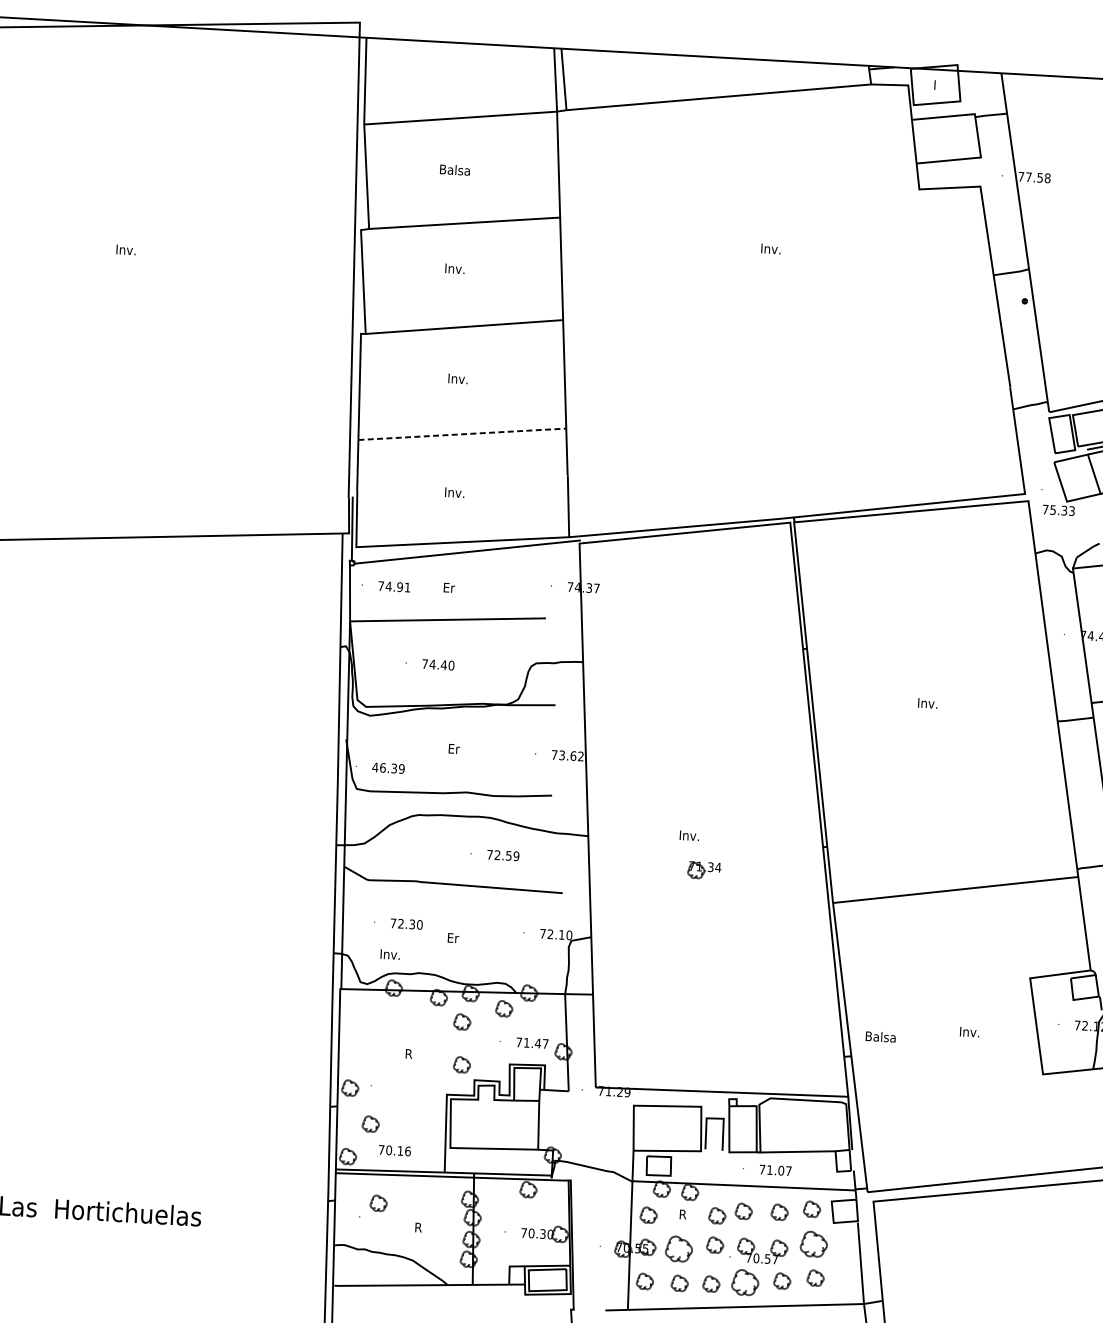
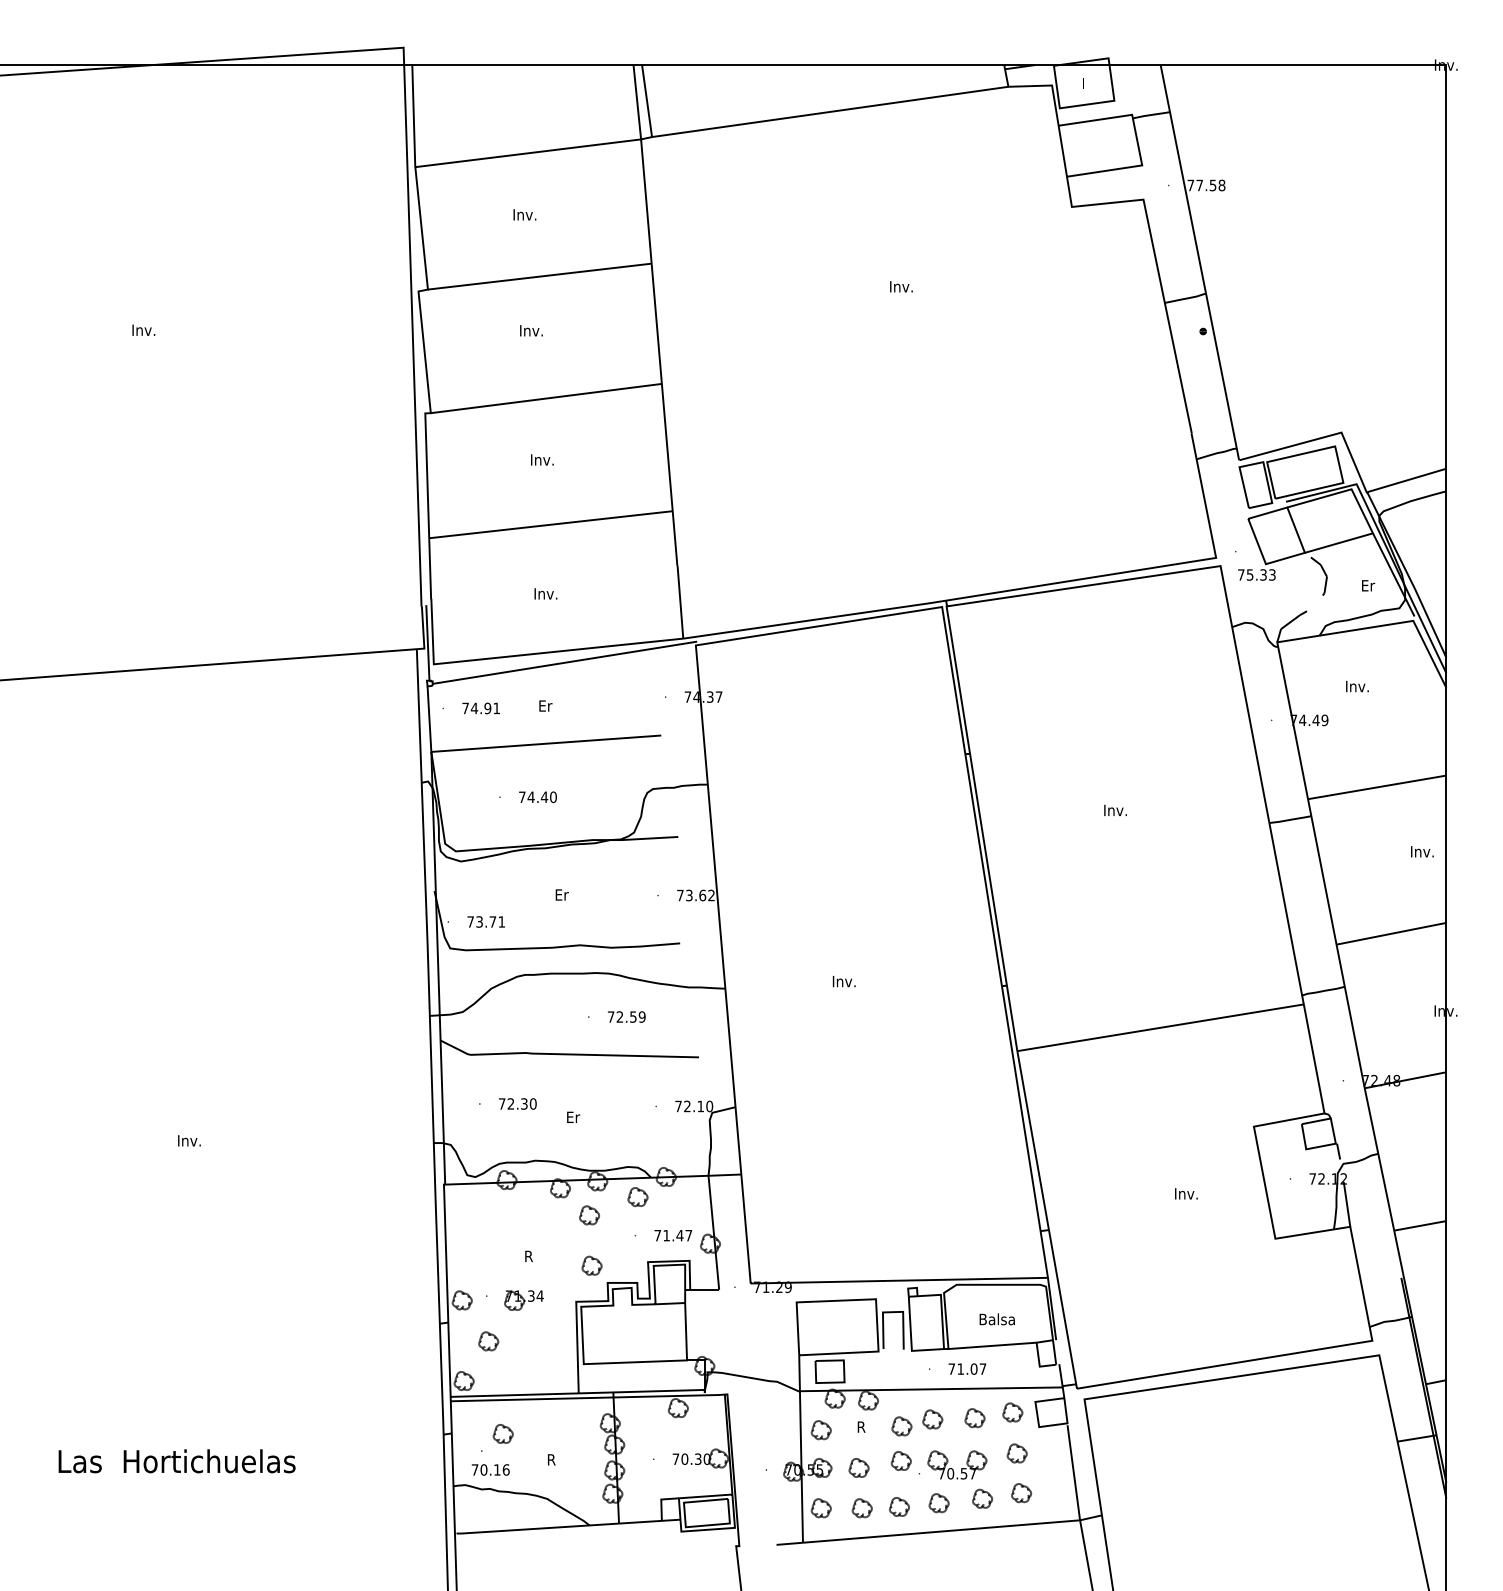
text: (454, 169) -> (524, 214), Balsa -> Inv.
line: (462, 434) -> (551, 524), dashed -> solid
text: (388, 767) -> (486, 921), 46.39 -> 73.71
part: (703, 870) -> (523, 1300), moved
text: (390, 954) -> (189, 1140), moved
text: (880, 1037) -> (996, 1319), moved
text: (394, 1150) -> (490, 1469), moved
part: (813, 1244) -> (1016, 1453), size x0.62
part: (678, 1248) -> (858, 1467), size x0.62
part: (744, 1283) -> (938, 1503), size x0.62

